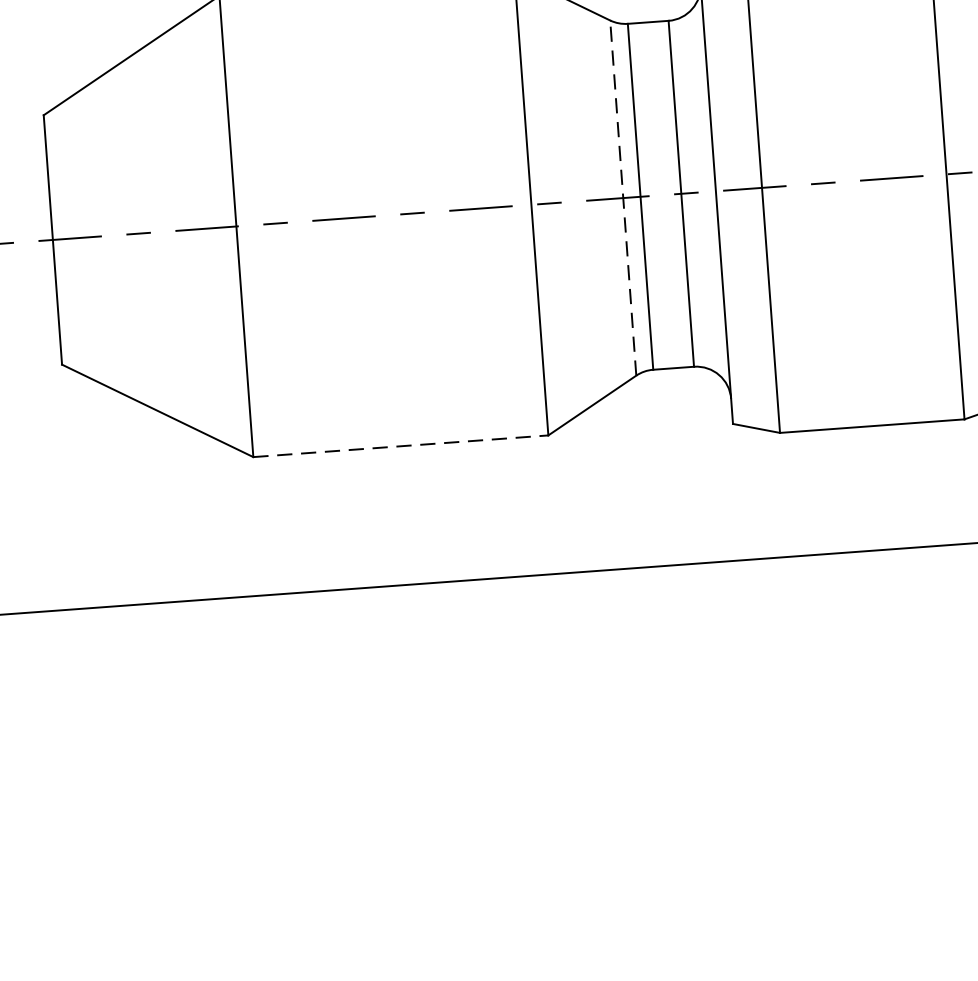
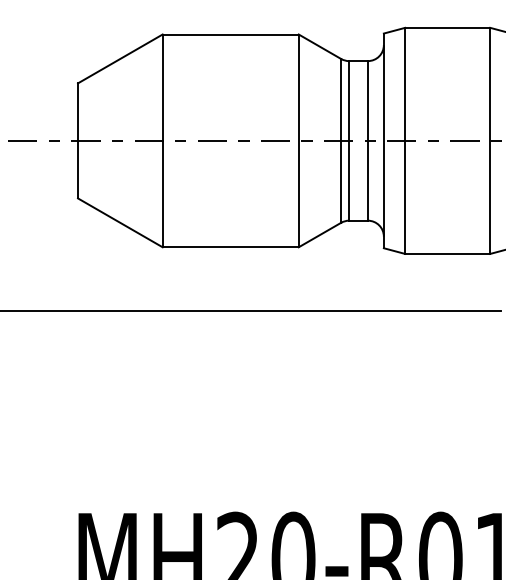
line: (623, 197) -> (341, 140), dashed -> solid
line: (402, 446) -> (231, 247), dashed -> solid

